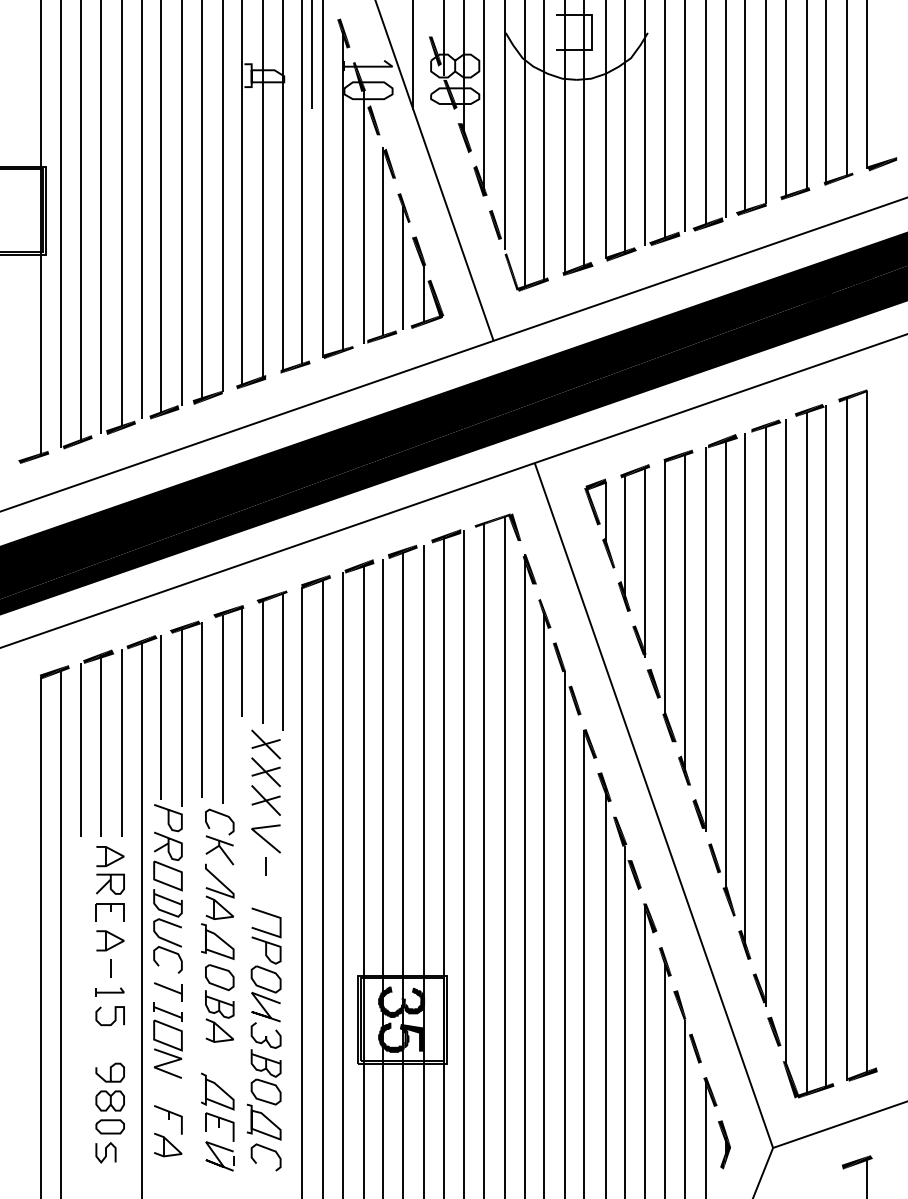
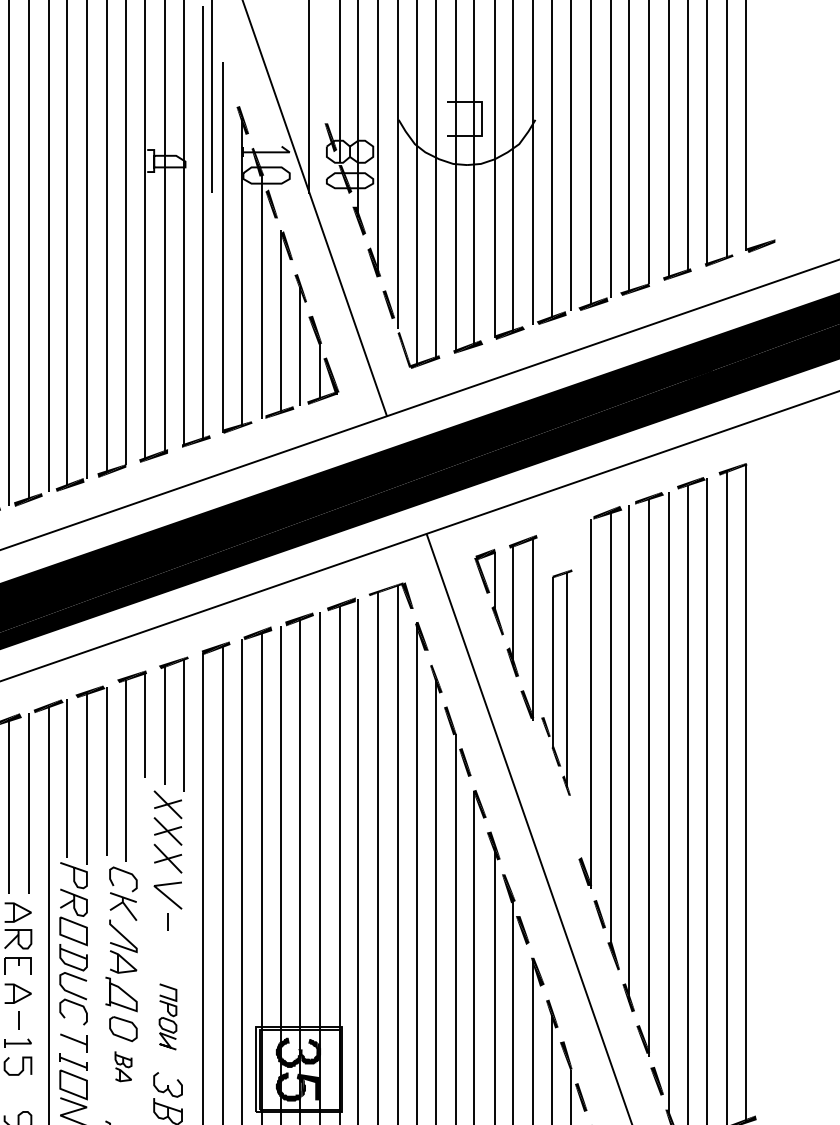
part: (669, 617) -> (556, 682), size x0.7
part: (265, 964) -> (167, 1016), size x0.6
part: (219, 1016) -> (123, 1066), size x0.6

